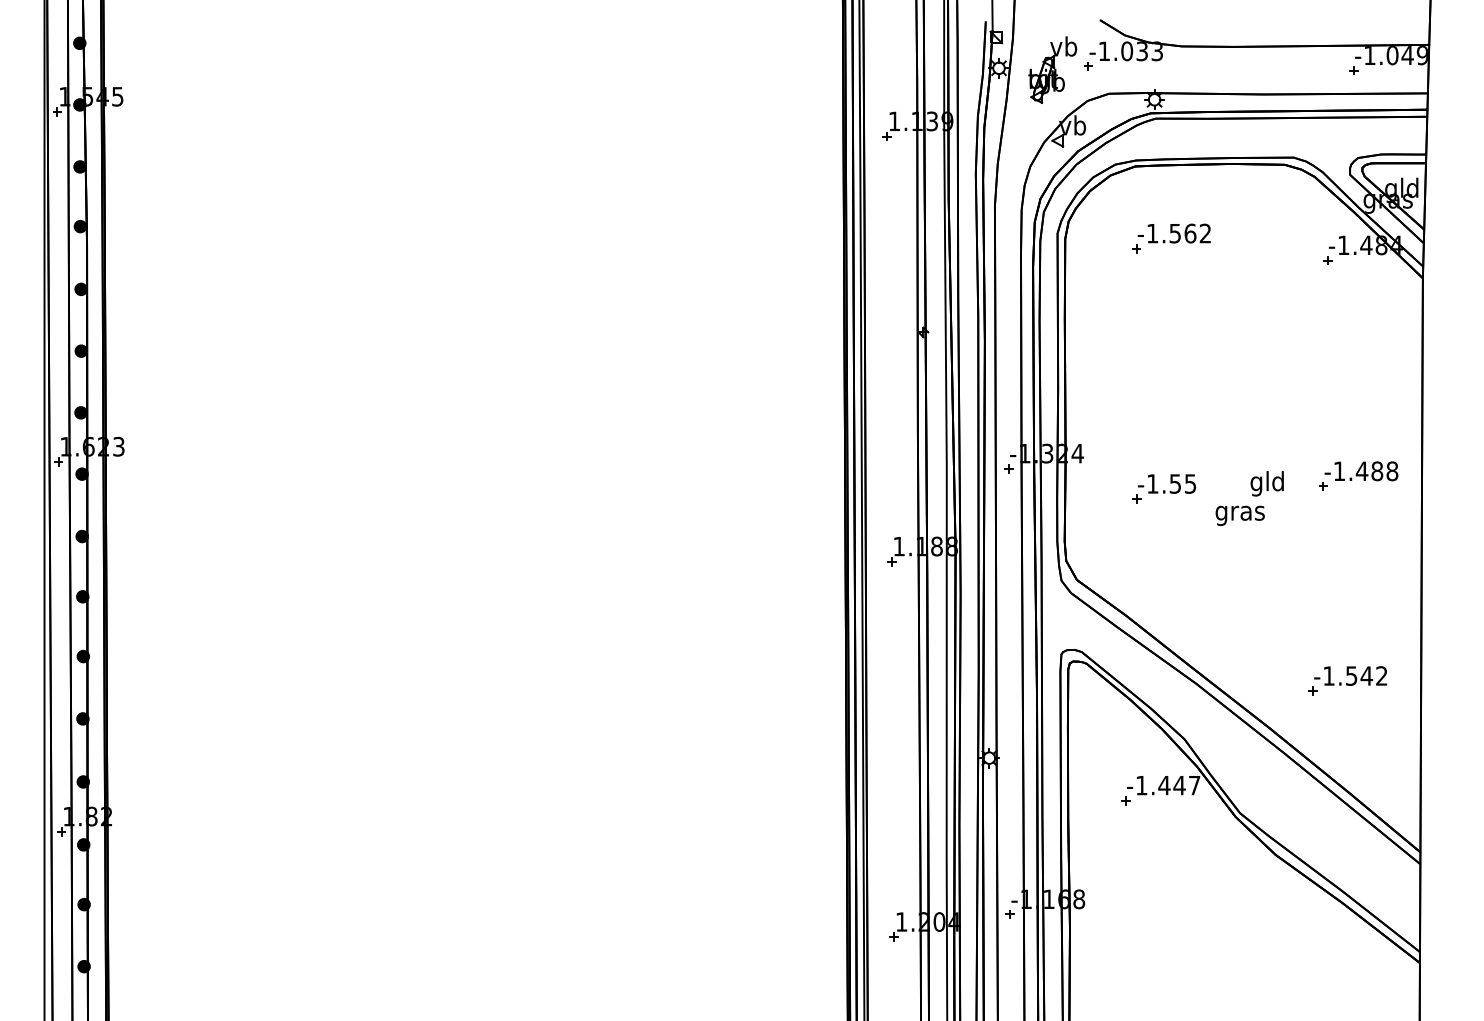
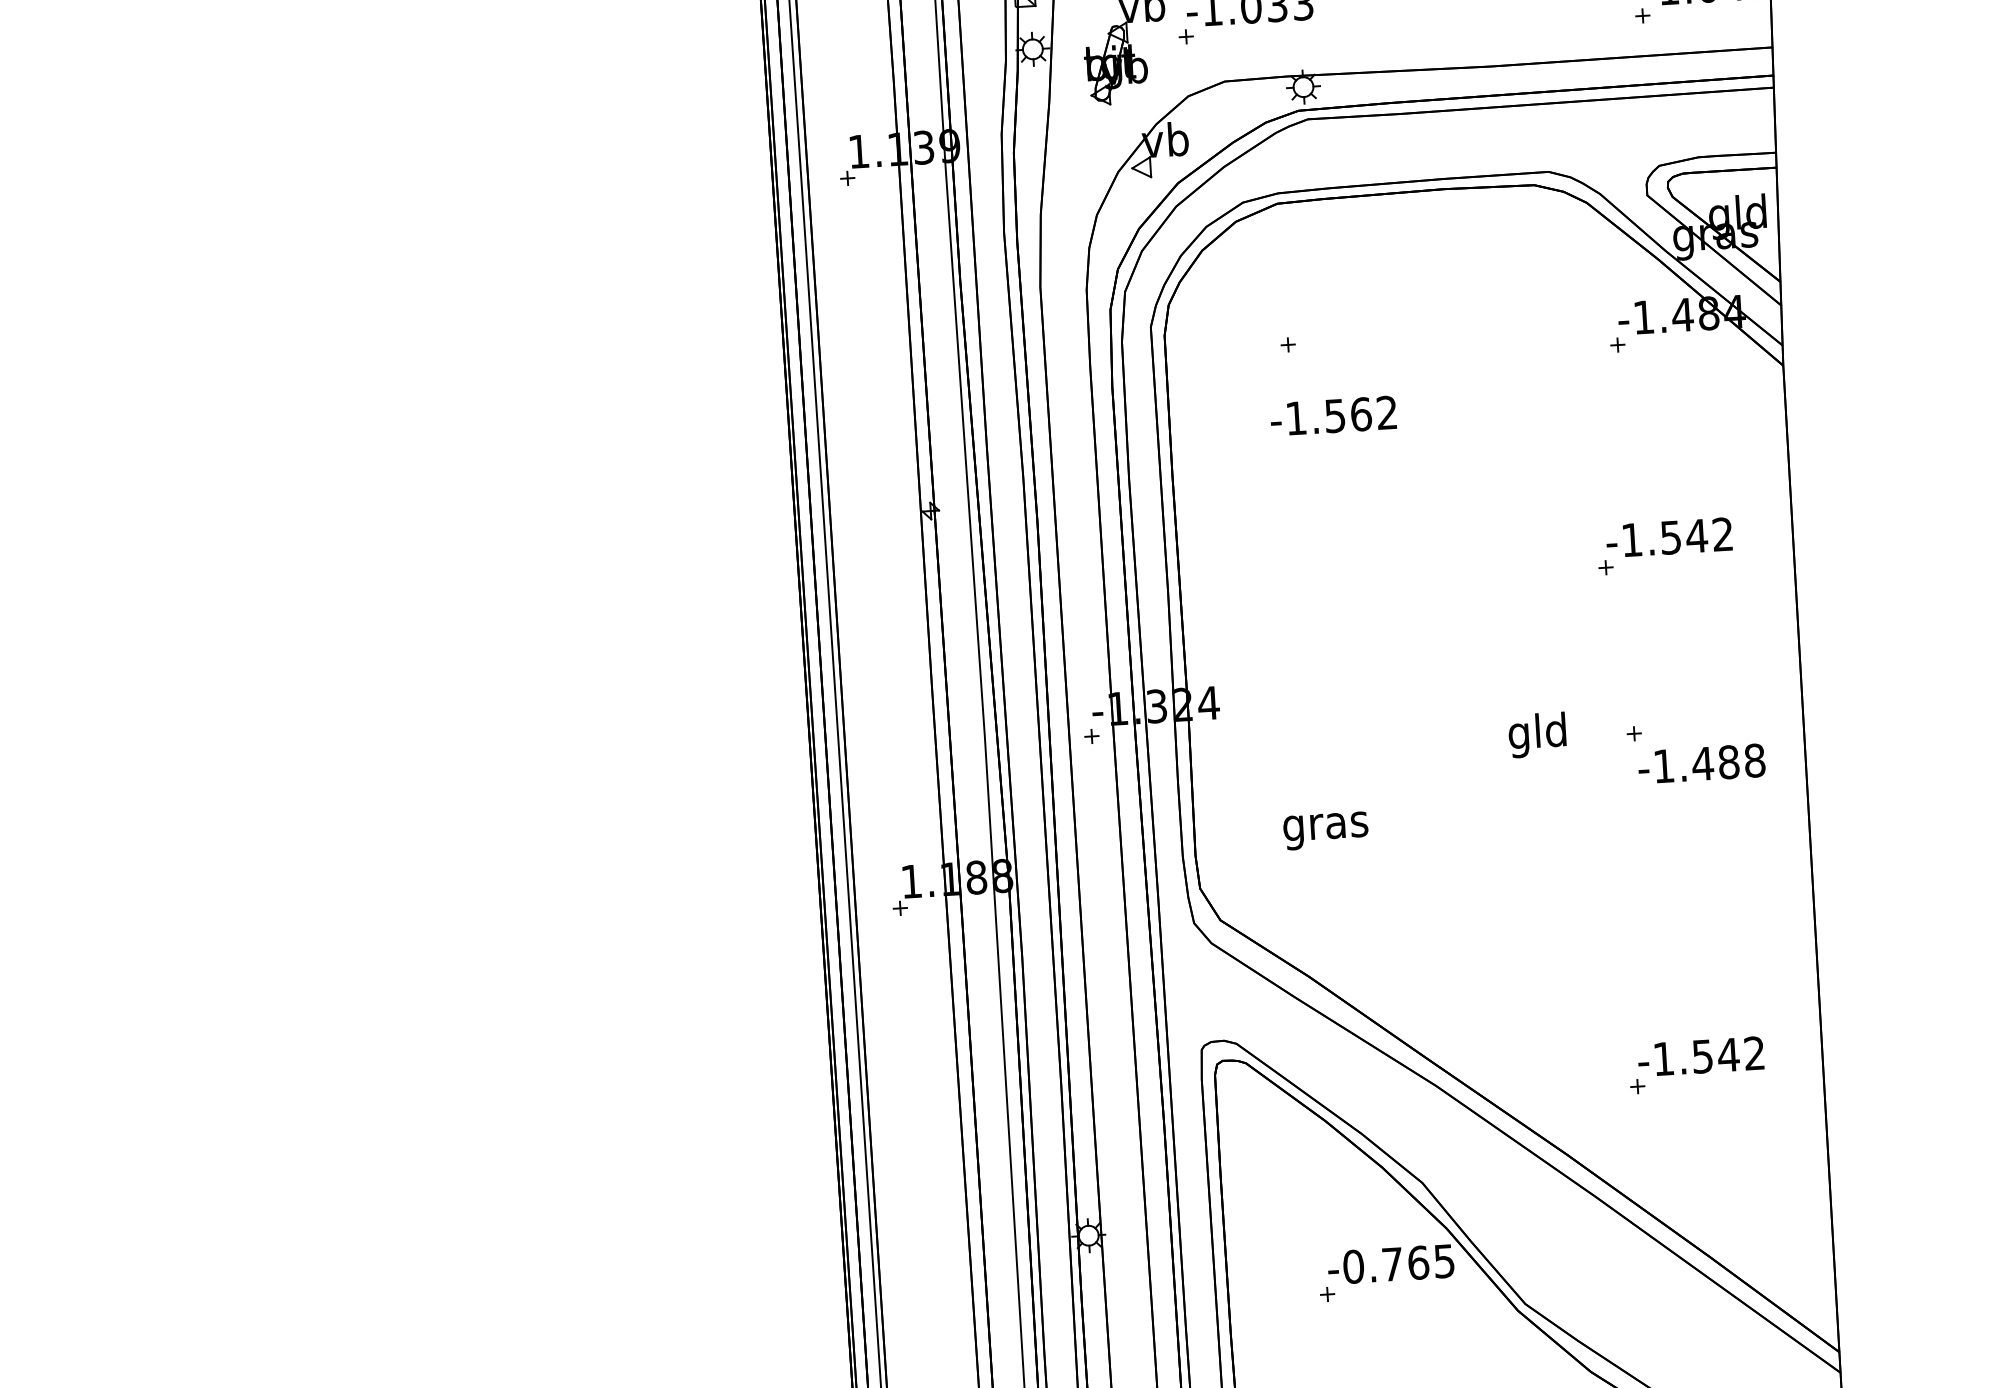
text: (1173, 233) -> (1332, 416), moved
part: (1347, 378) -> (1664, 545), added
text: (1361, 471) -> (1701, 764), moved
part: (1163, 488) -> (1359, 754), removed
text: (1239, 515) -> (1324, 830), moved
text: (1167, 785) -> (1397, 1264), -1.447 -> -0.765

